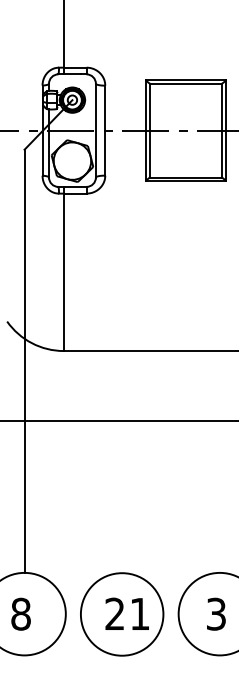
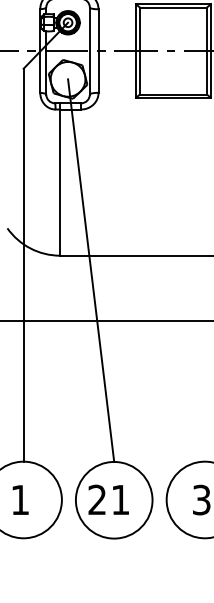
line: (97, 367) -> (91, 270), added
text: (20, 613) -> (19, 499), 8 -> 1
text: (126, 613) -> (108, 499), moved

